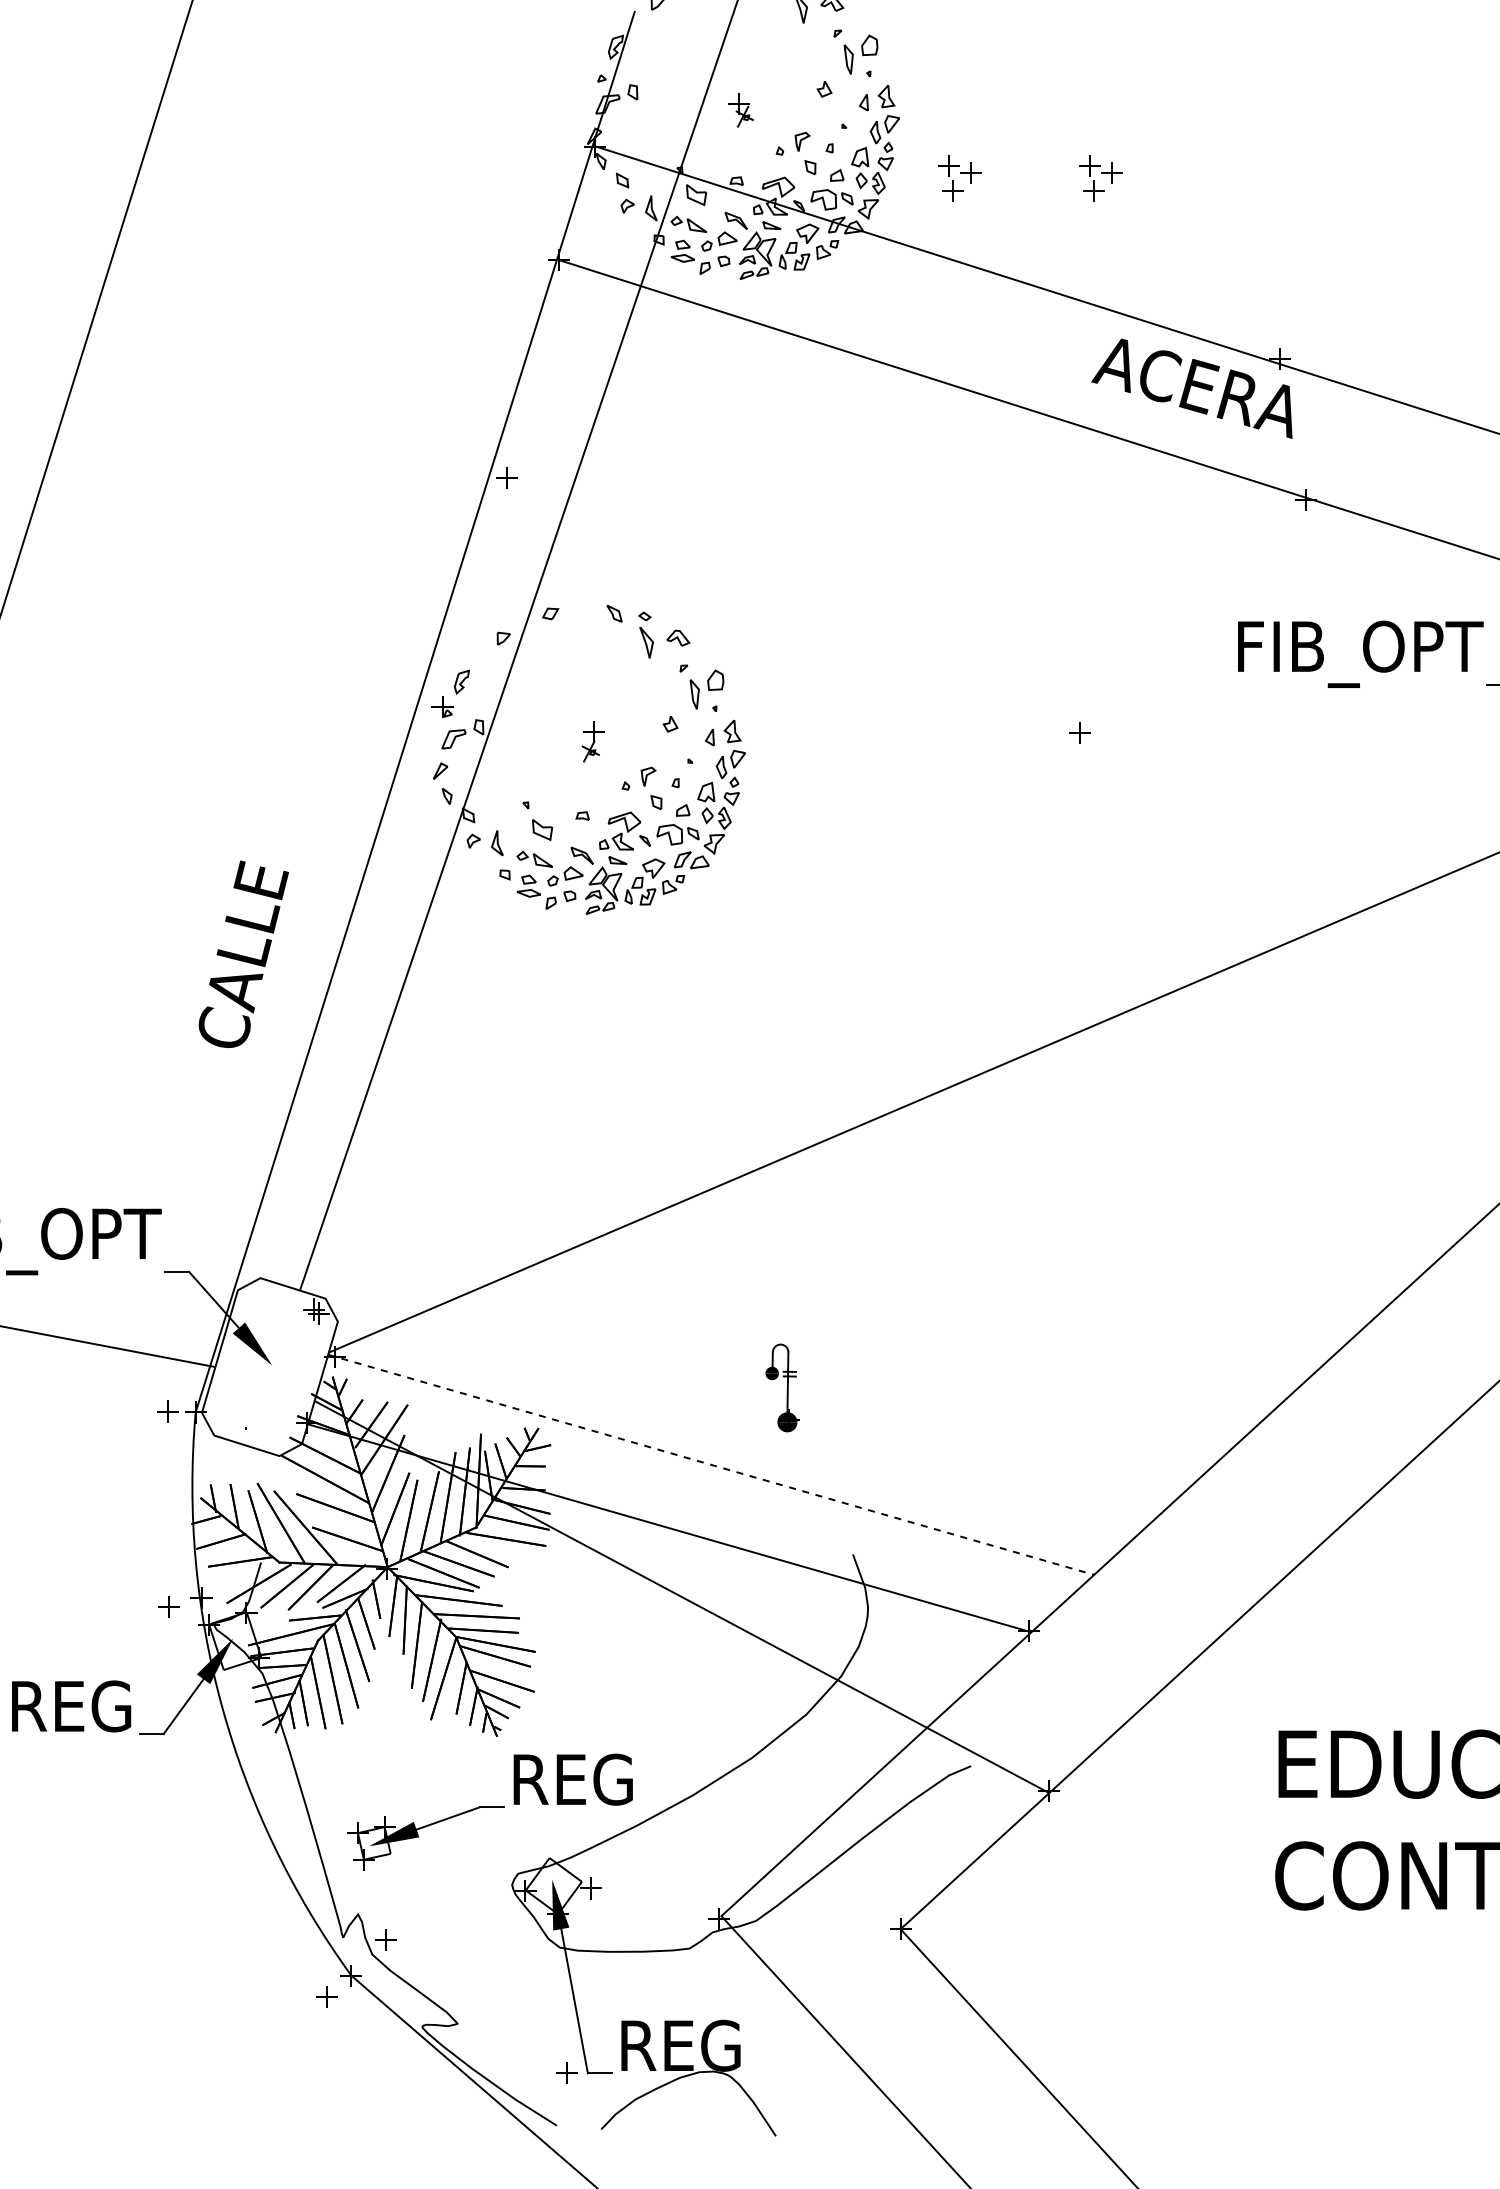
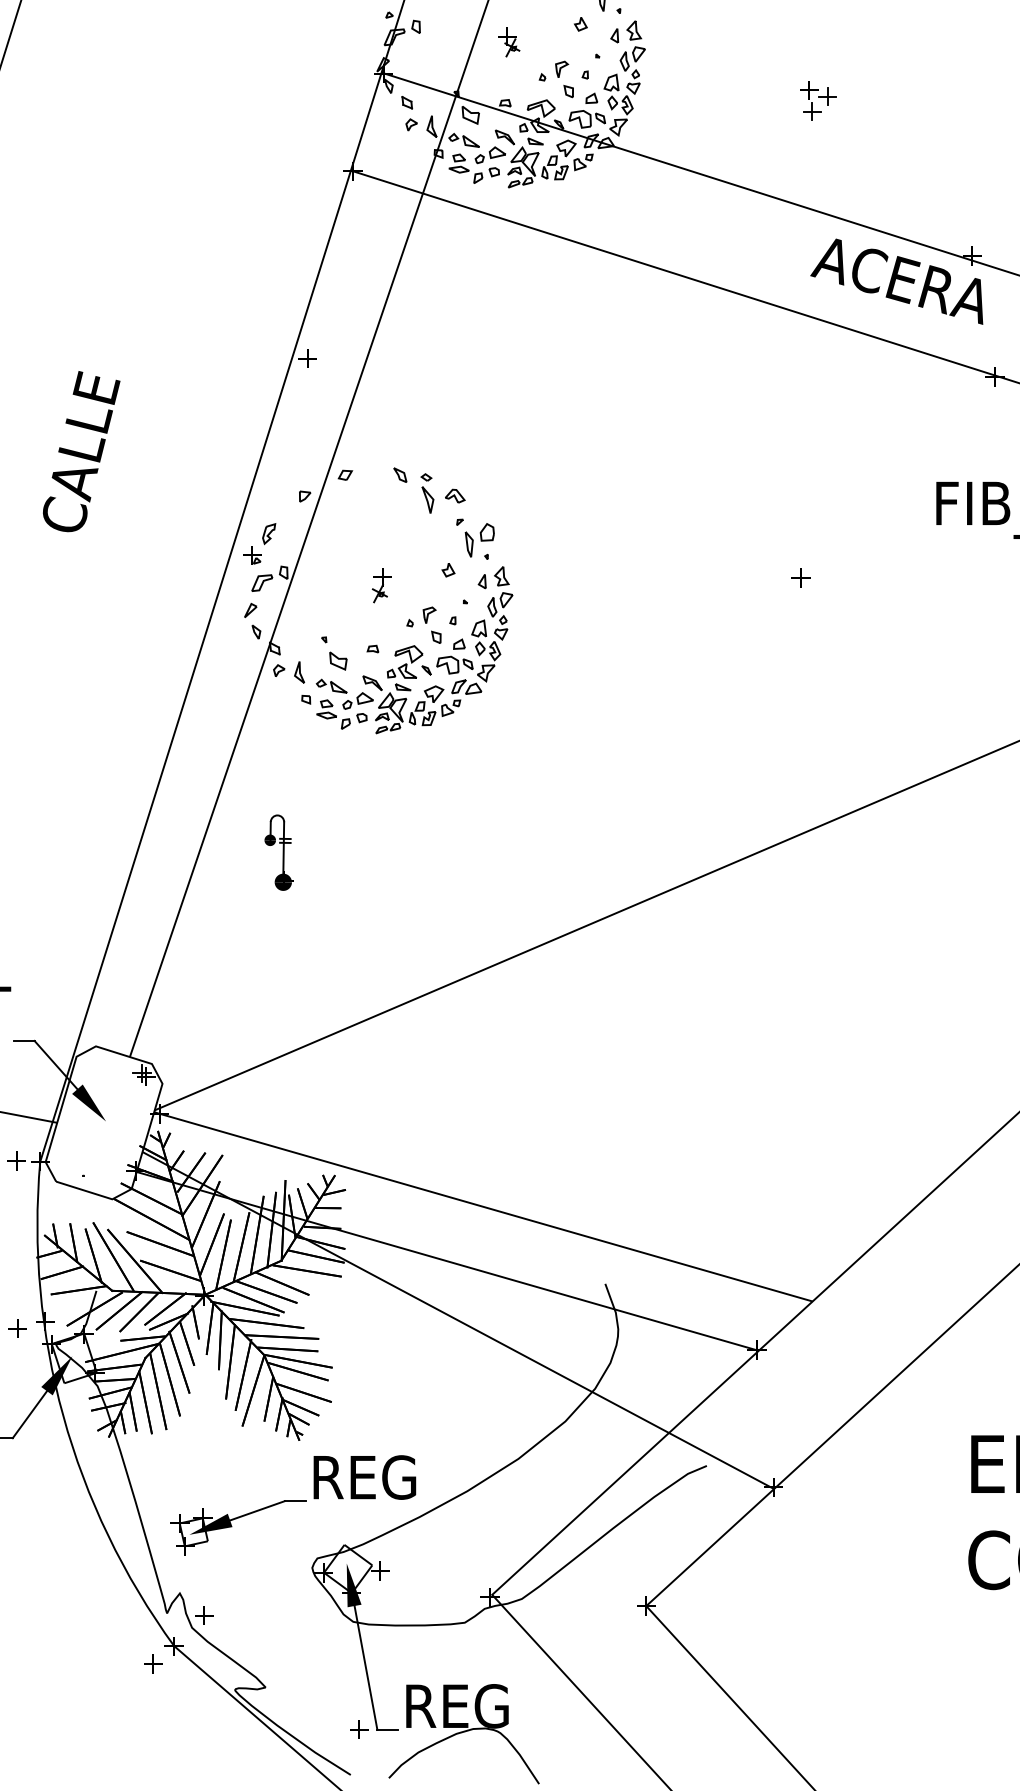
part: (959, 178) -> (696, 100), removed
text: (243, 953) -> (81, 450), moved
part: (782, 1387) -> (279, 852), moved
line: (711, 1464) -> (483, 1206), dashed -> solid

